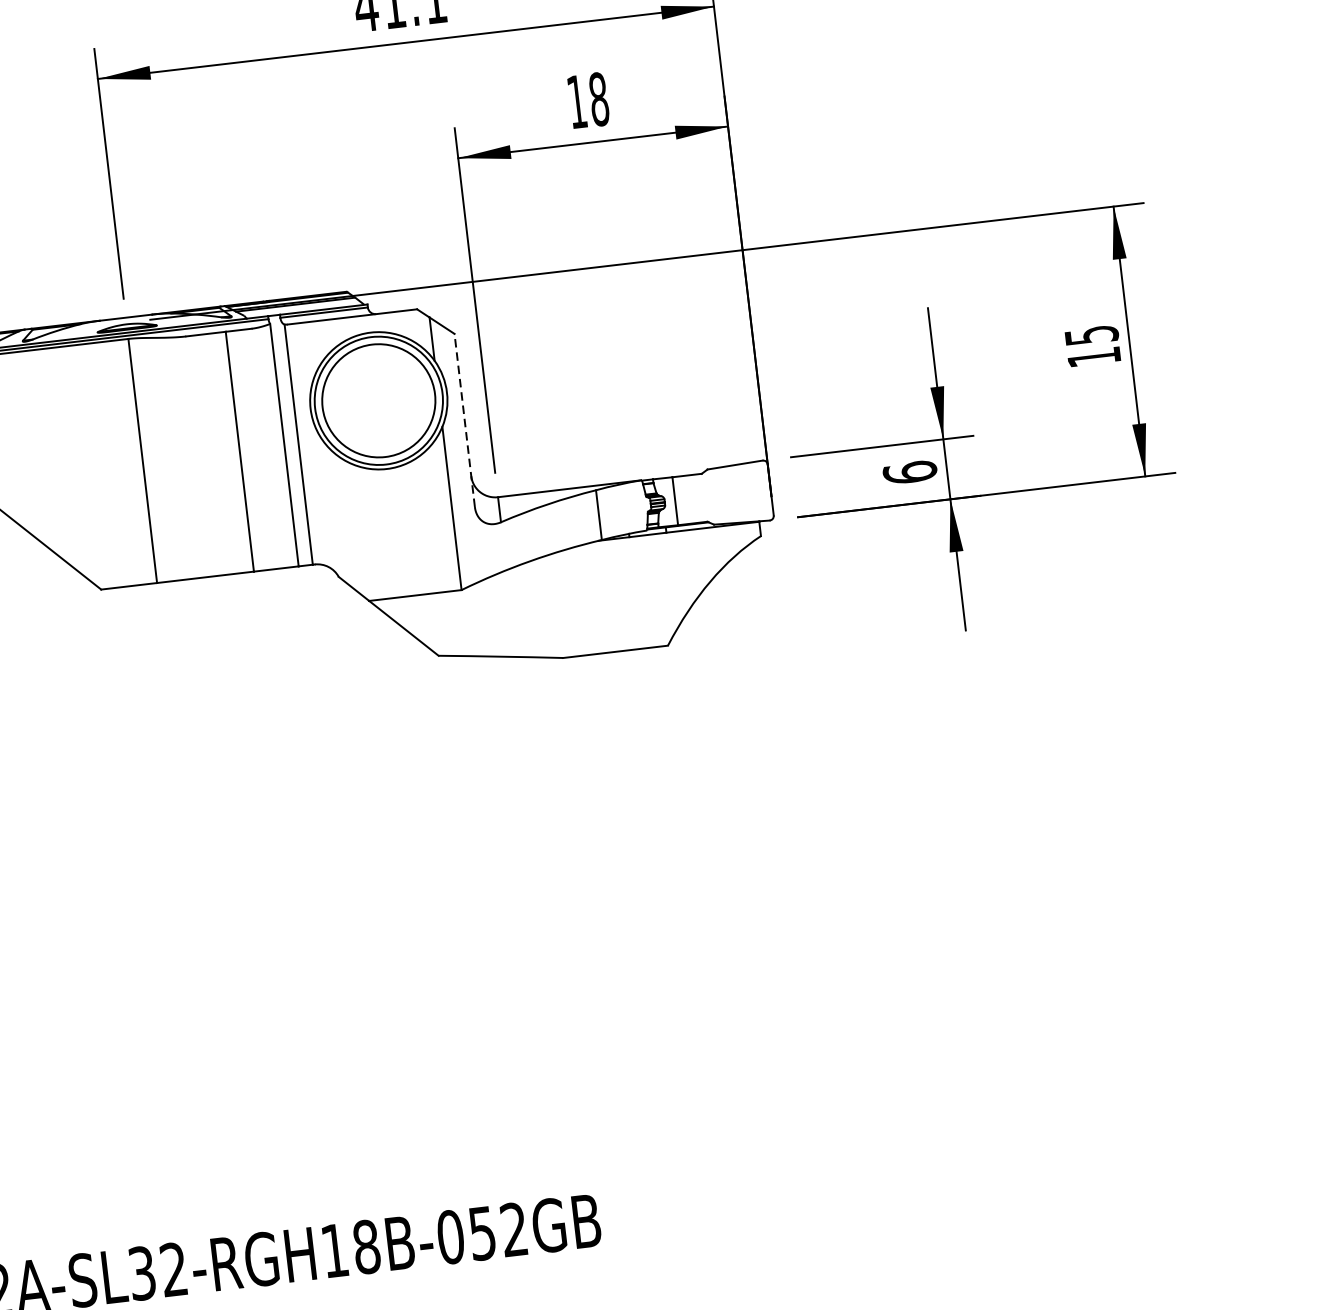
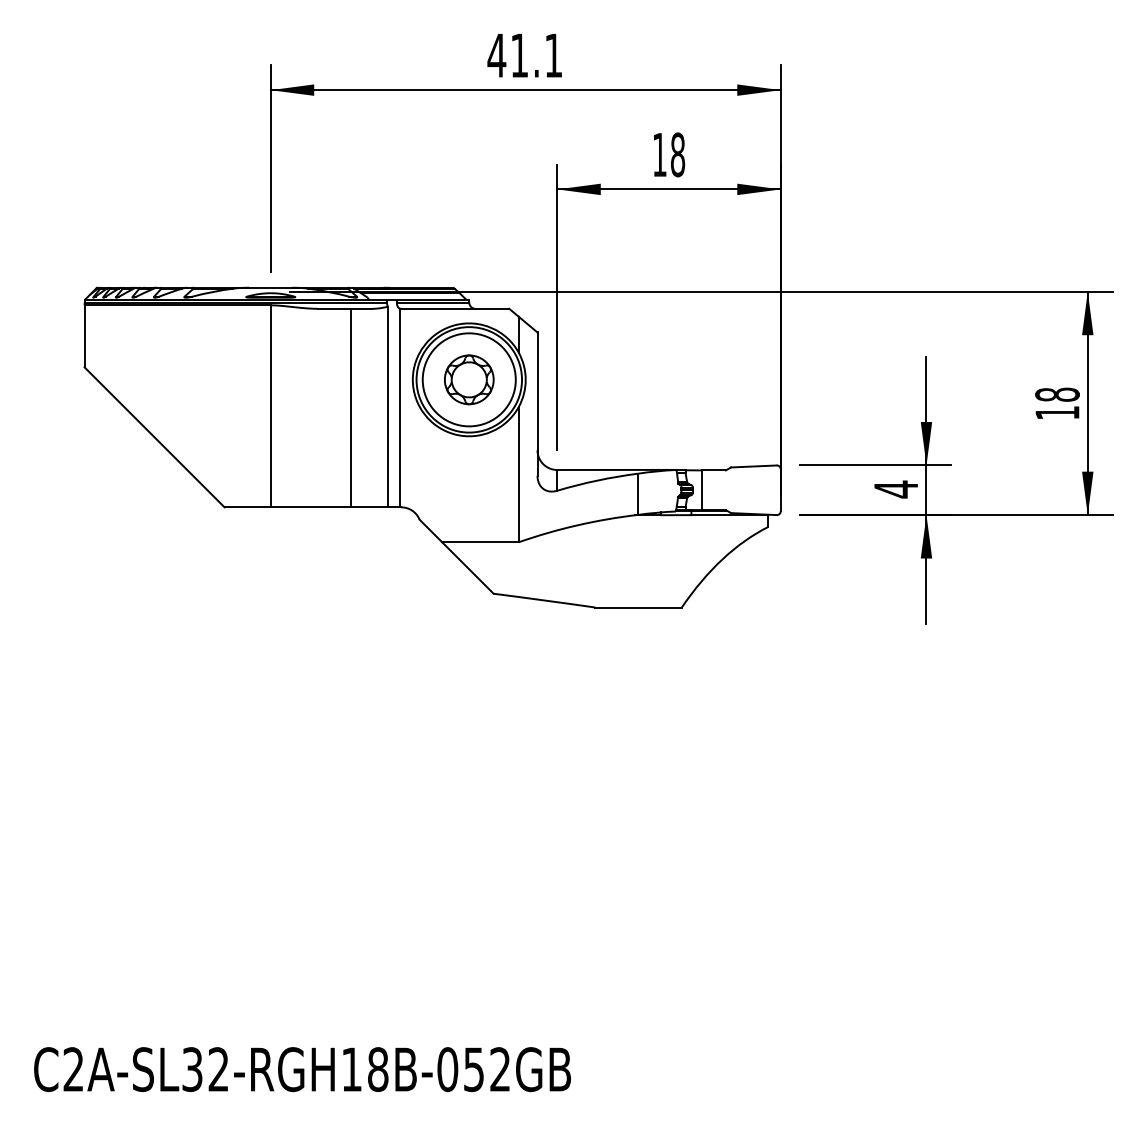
text: (1091, 335) -> (1057, 394), 15 -> 18
part: (379, 400) -> (469, 379), added
line: (464, 420) -> (537, 404), dashed -> solid
text: (909, 472) -> (895, 489), 6 -> 4

